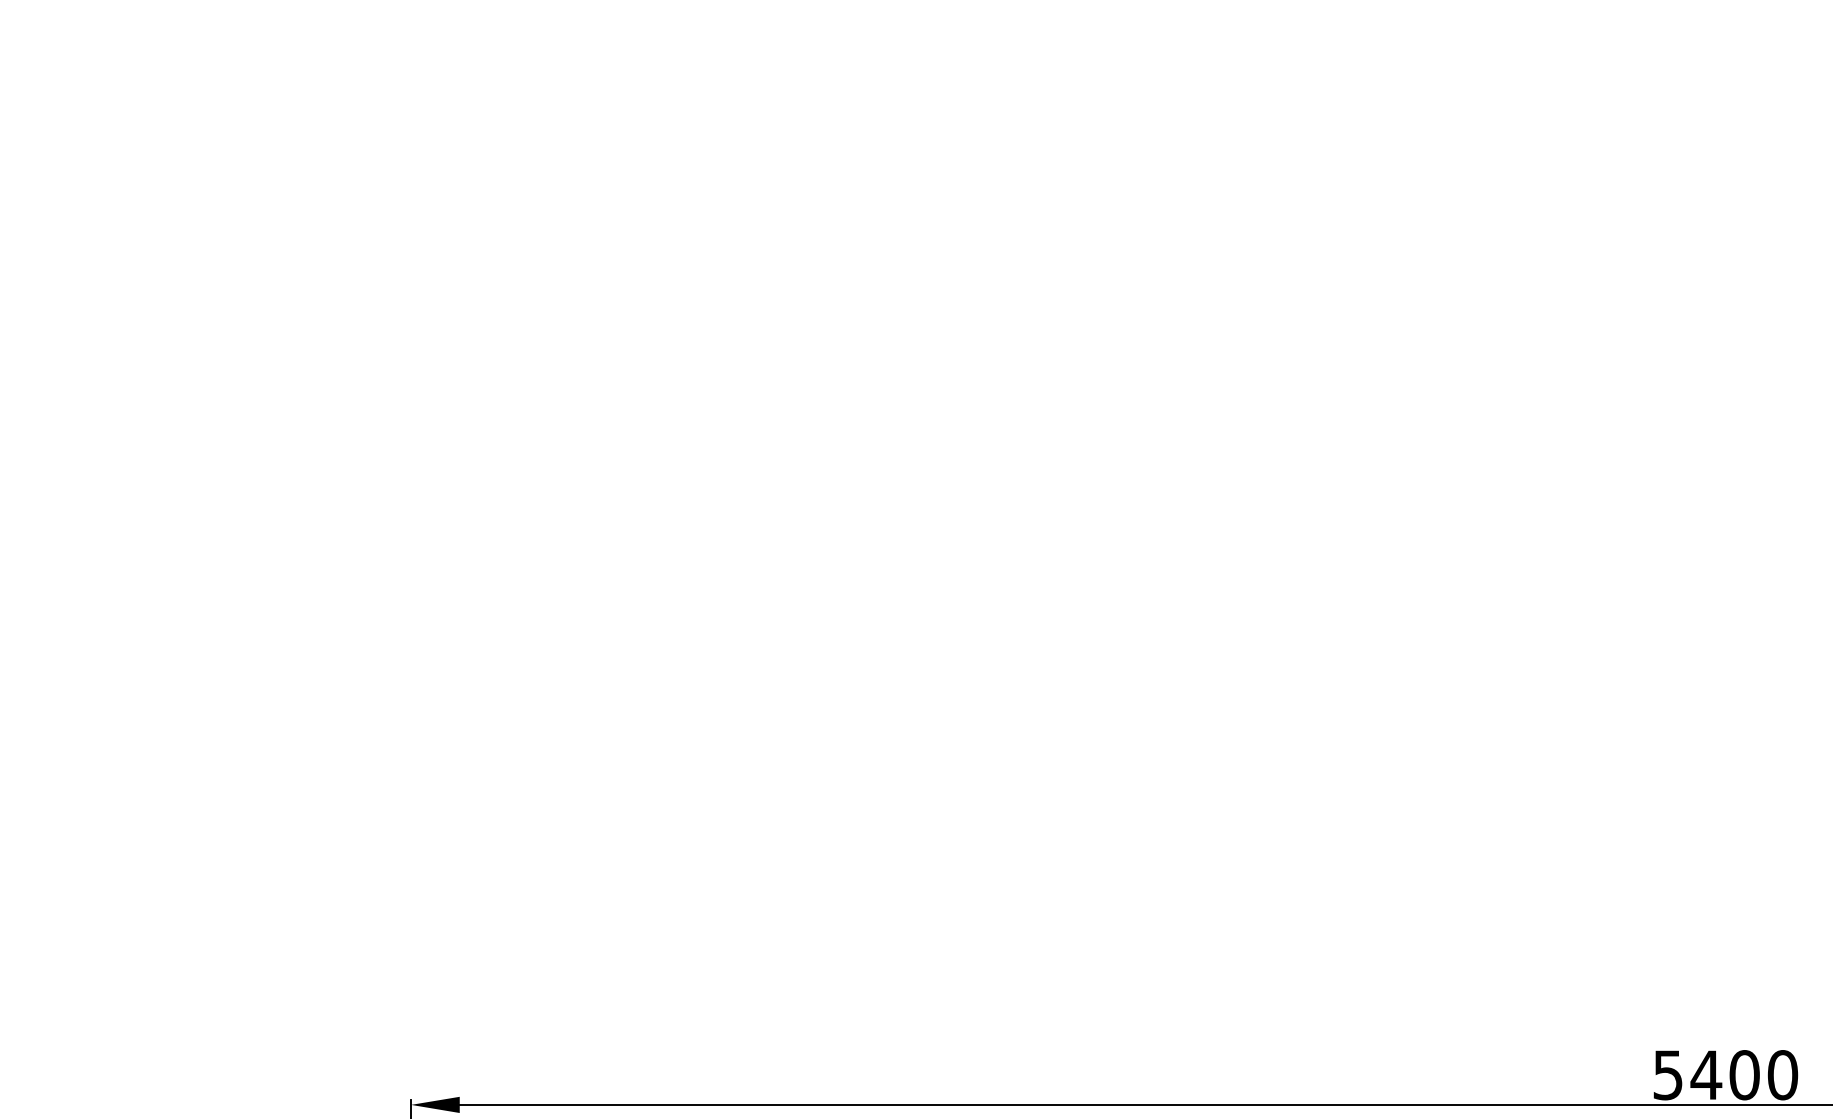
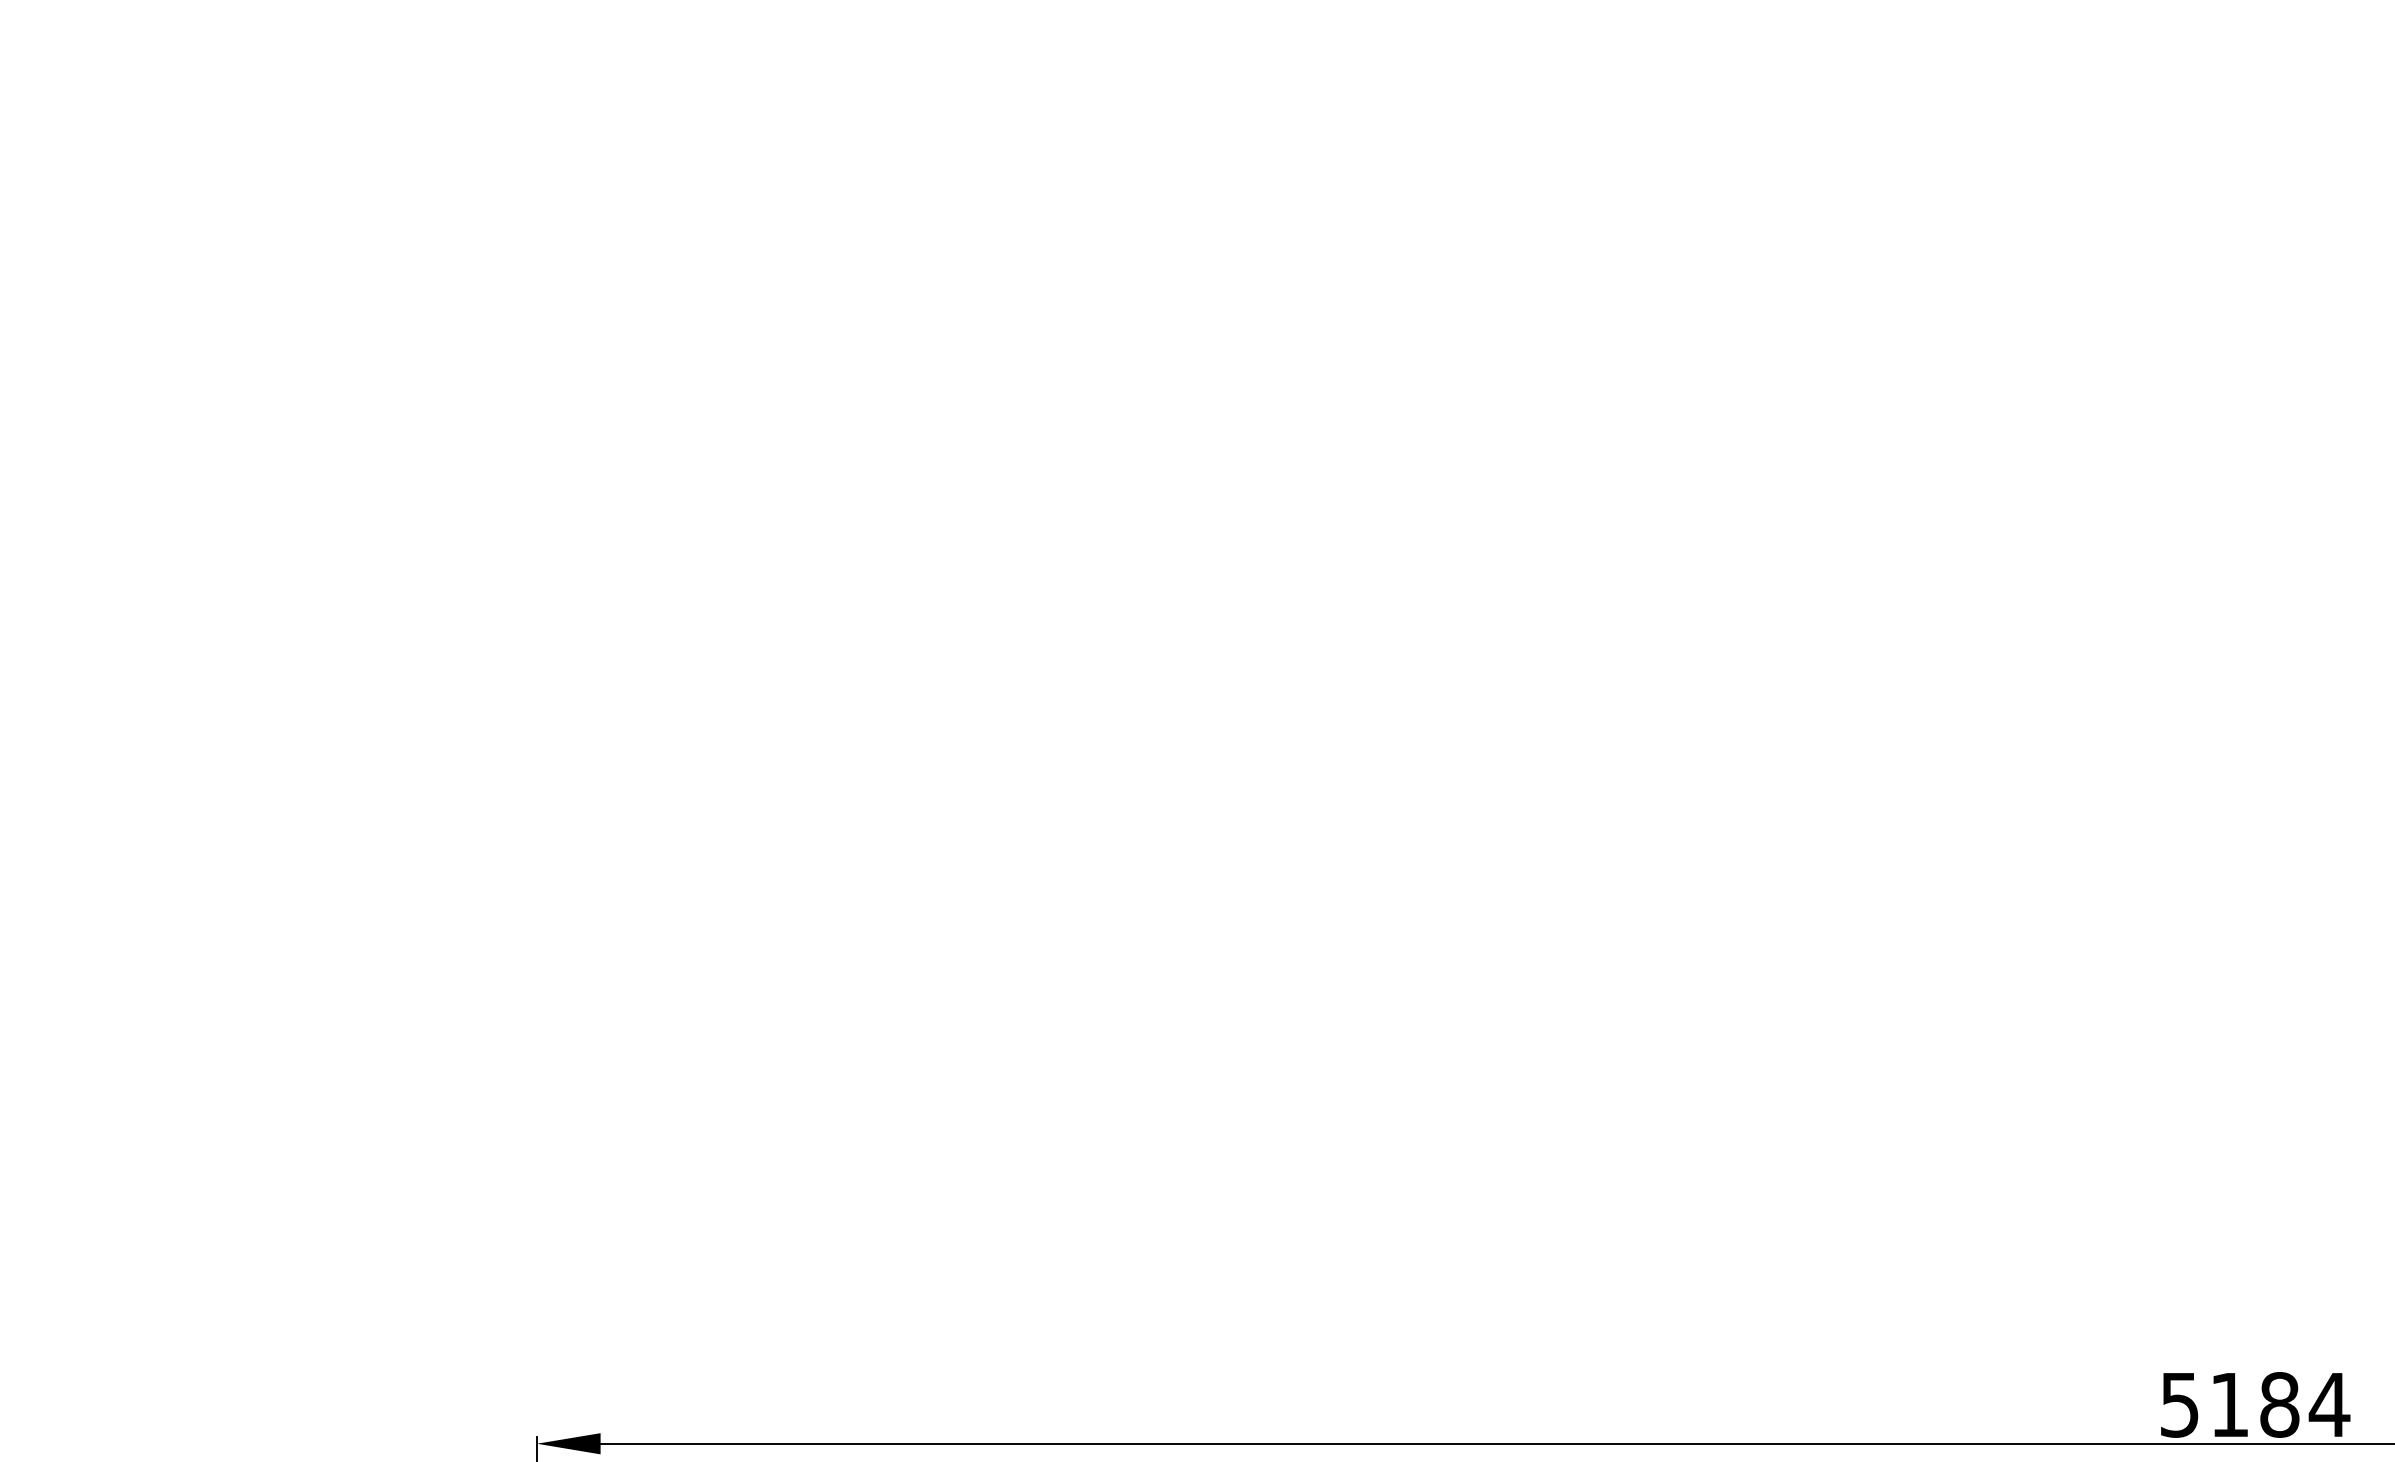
text: (1744, 1074) -> (2279, 1404), 5400 -> 5184

